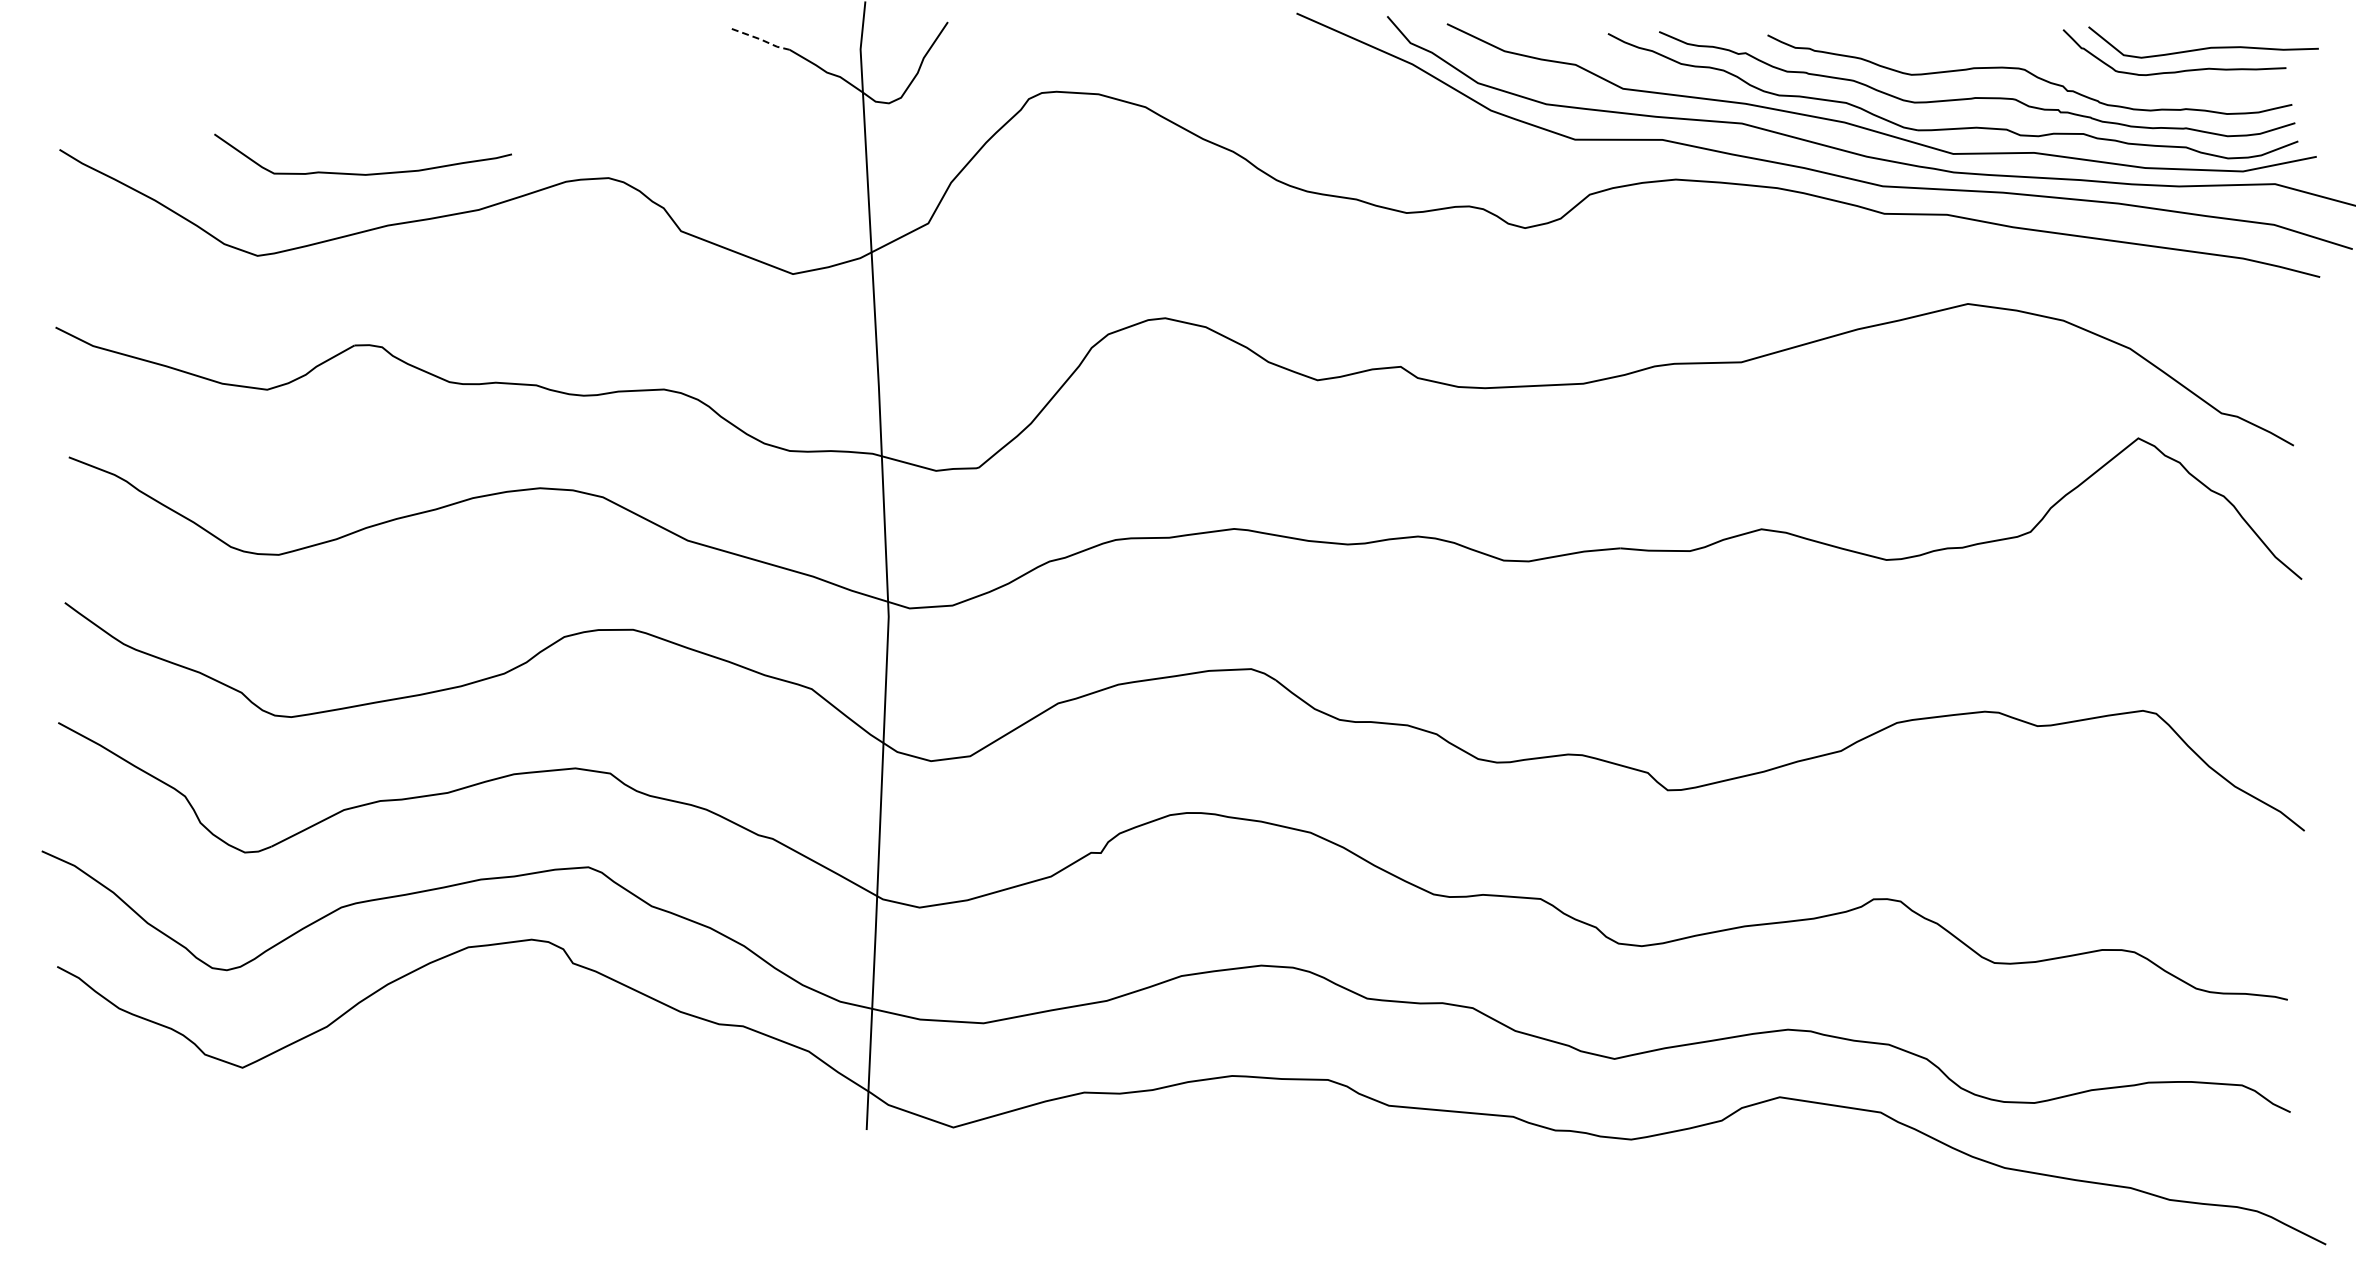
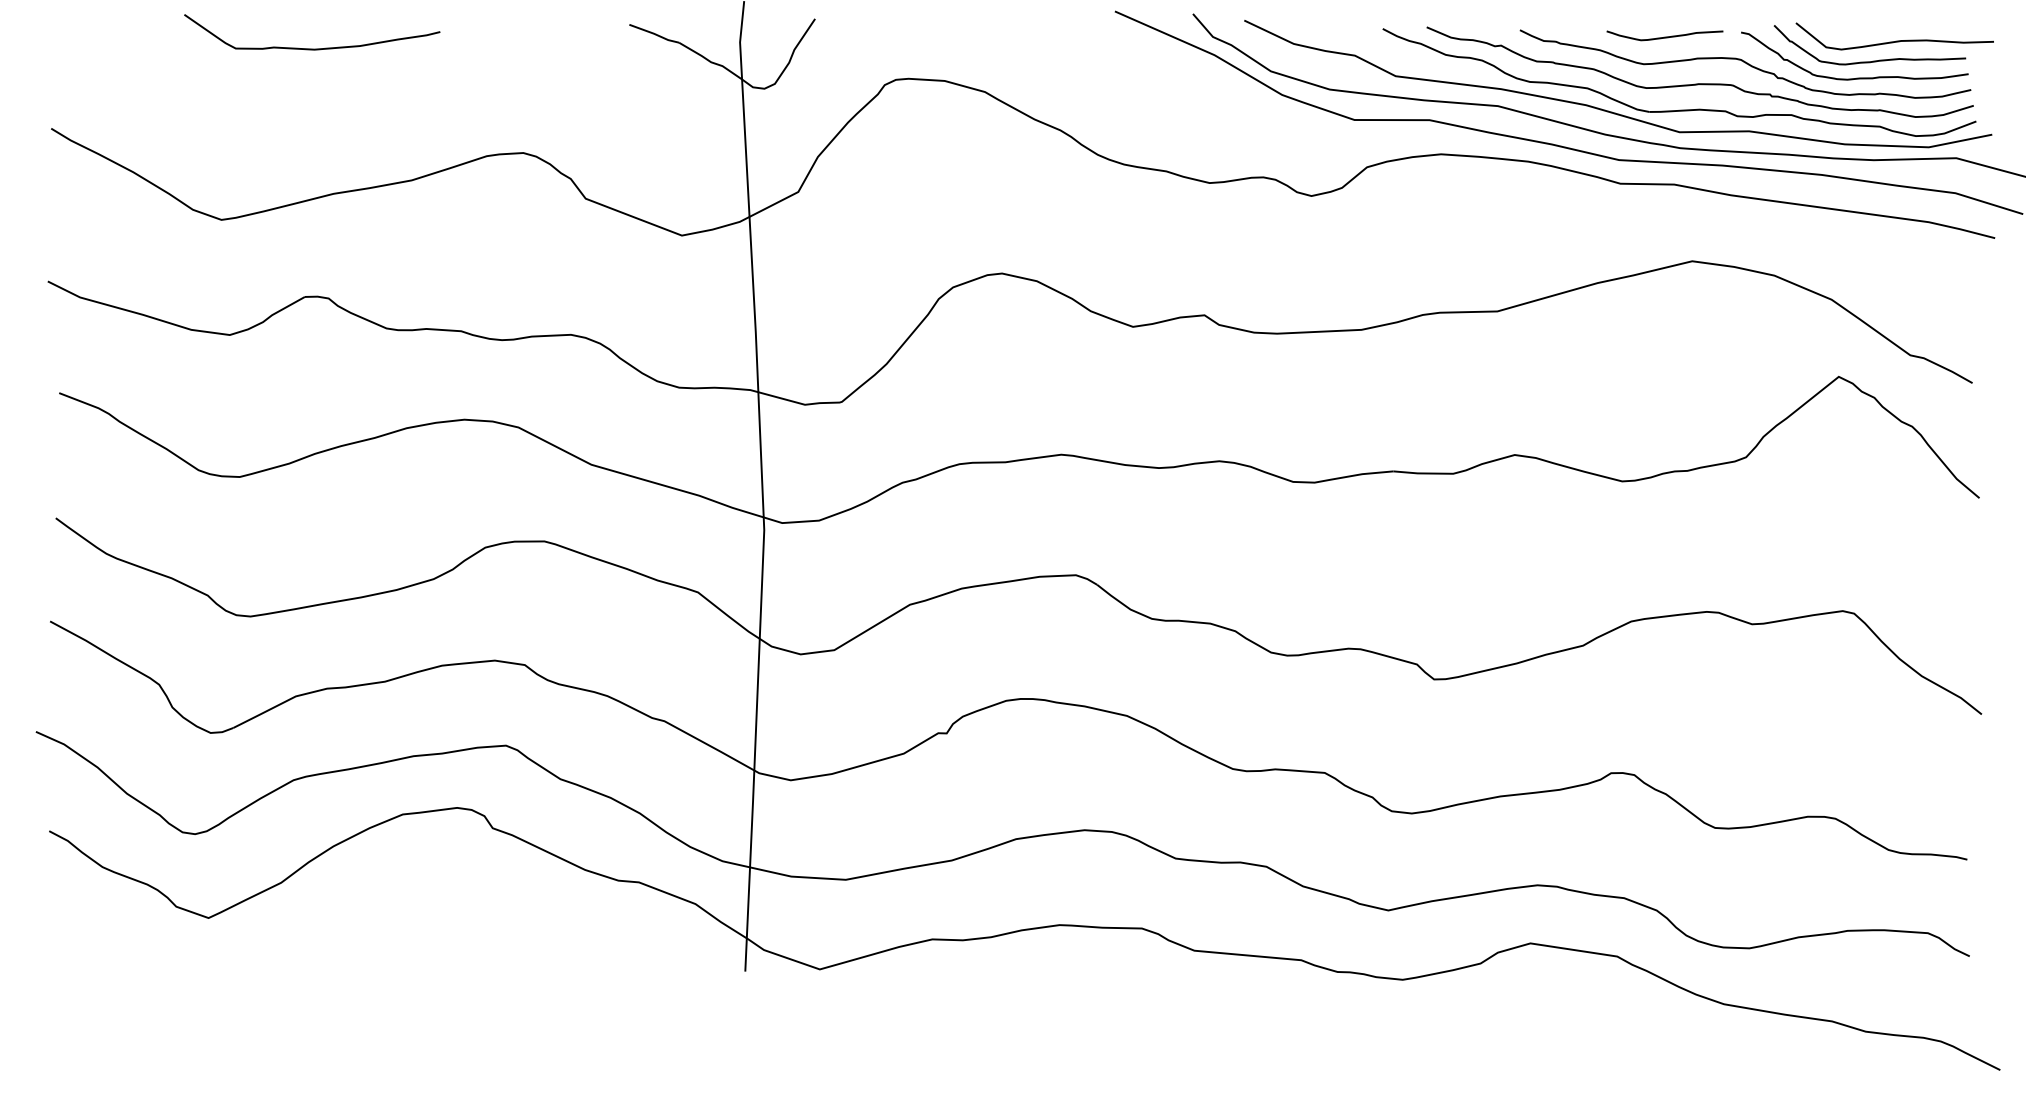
line: (761, 39) -> (654, 33), dashed -> solid
curve: (1937, 42) -> (1666, 36), added
curve: (2158, 90) -> (1856, 77), added
curve: (362, 173) -> (311, 48), moved

